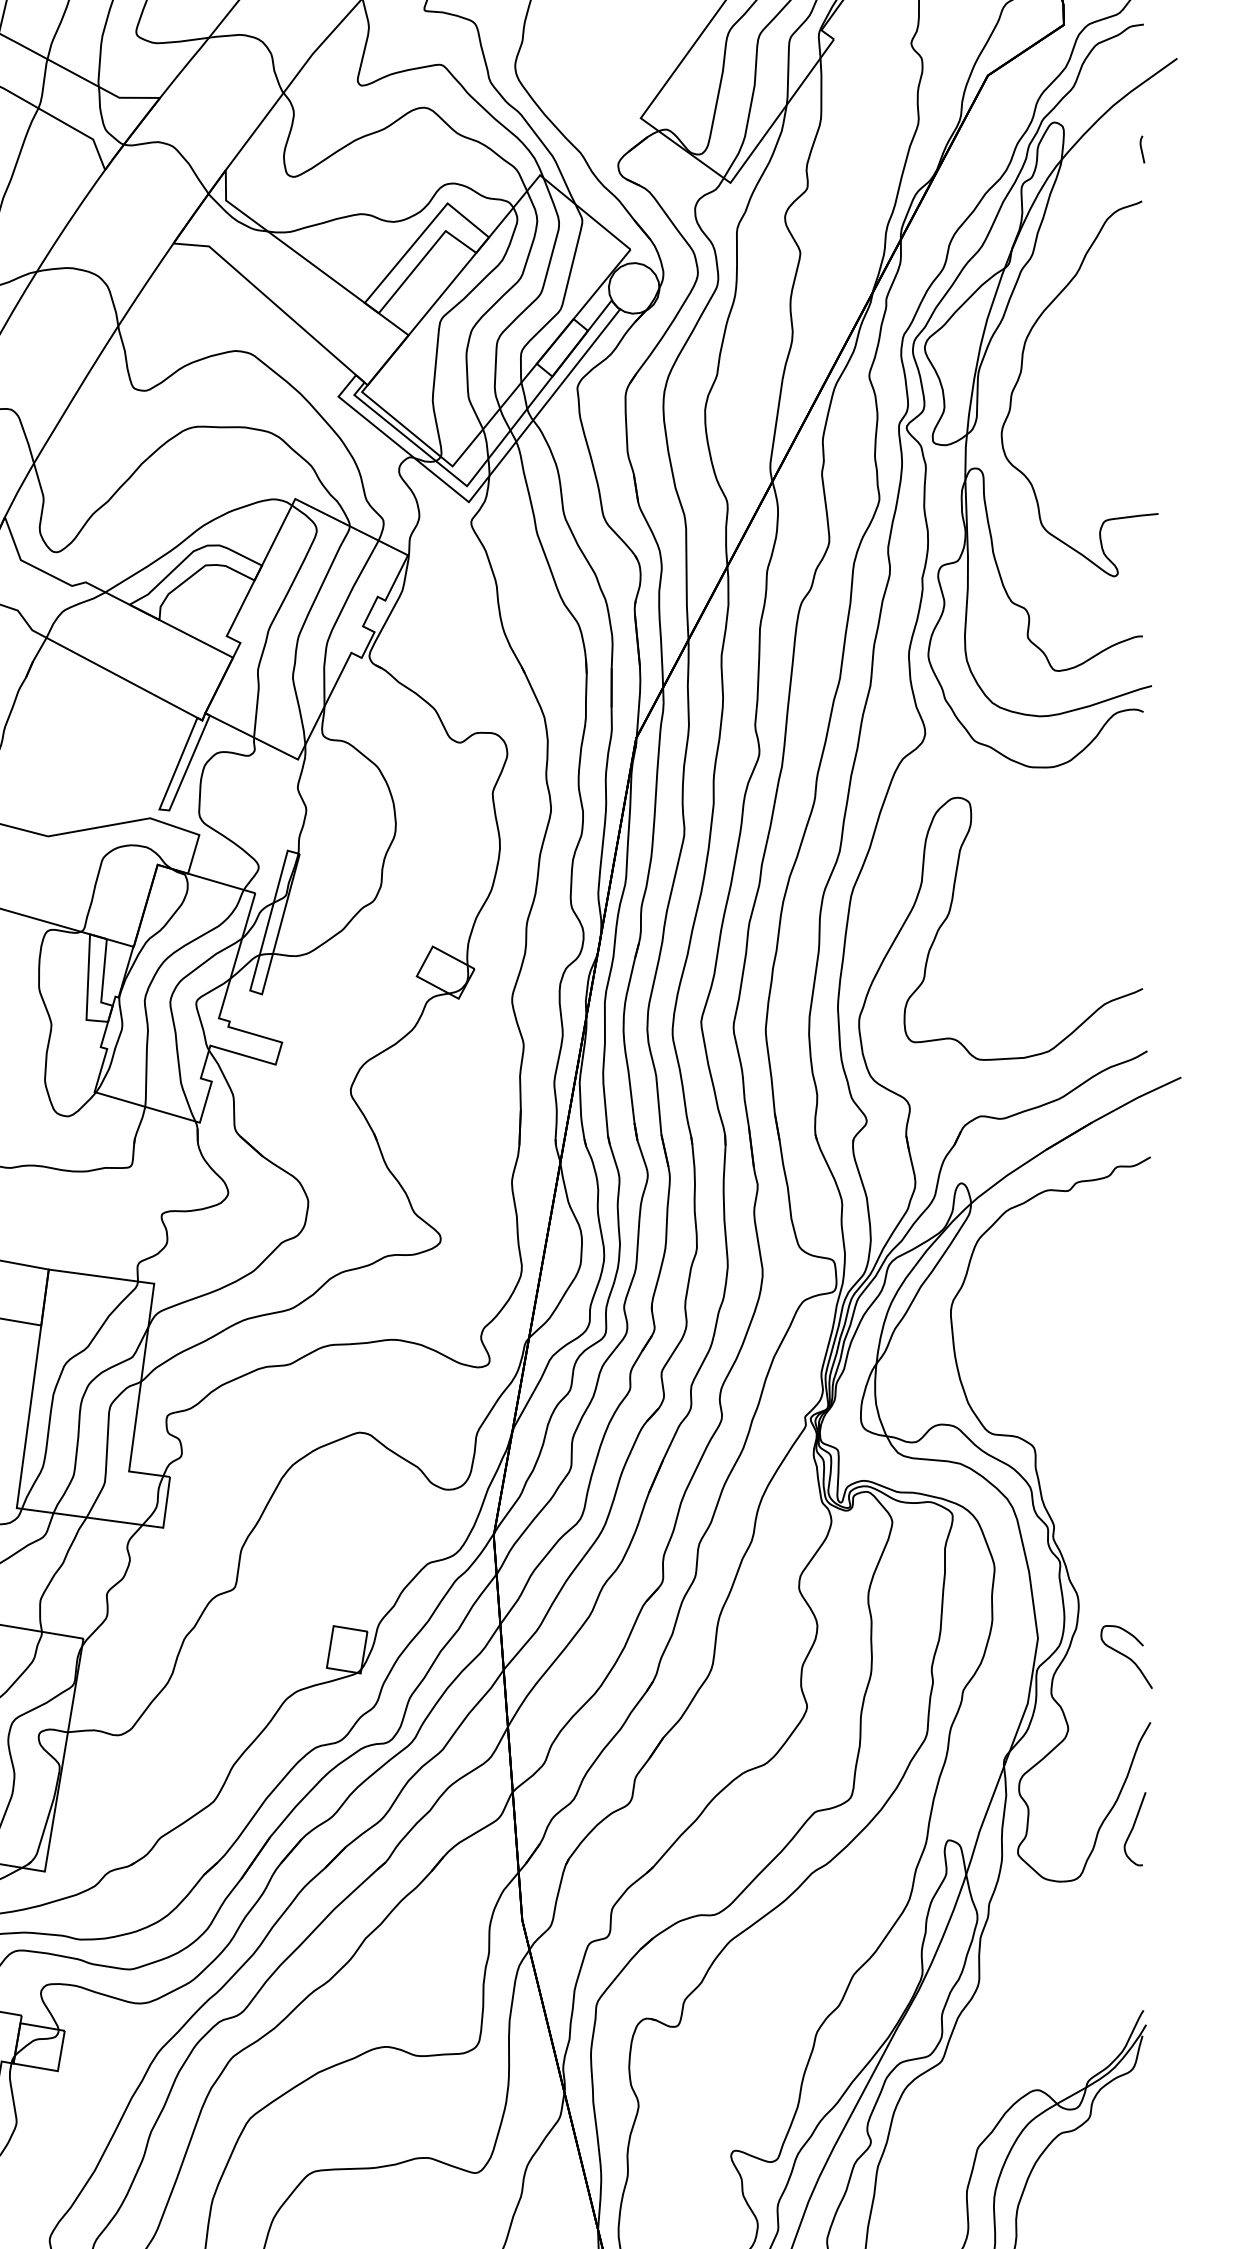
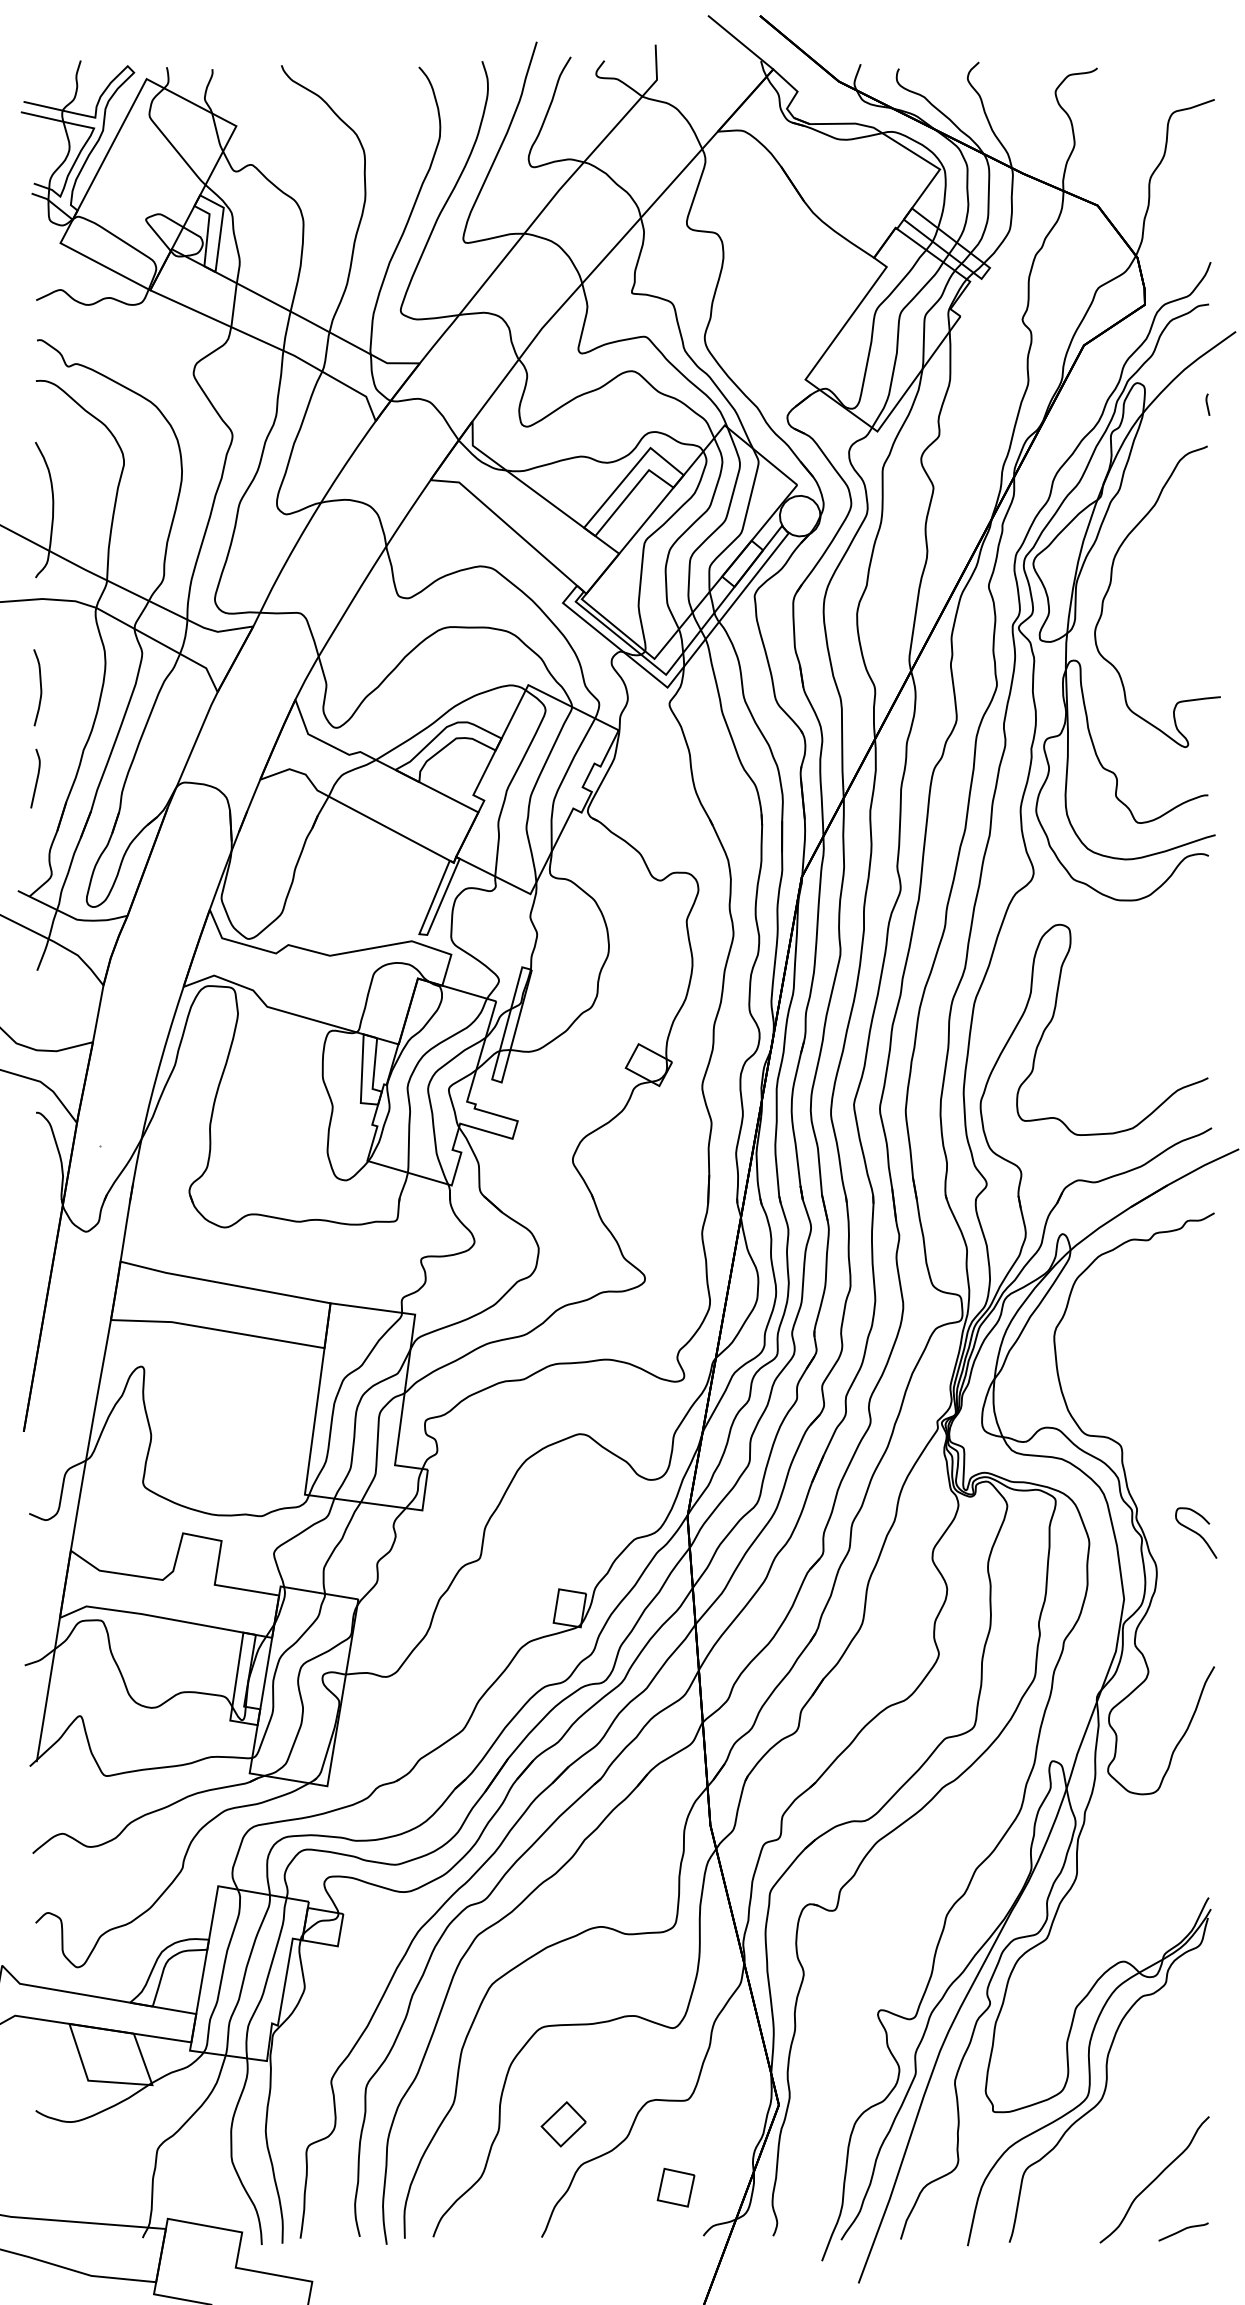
curve: (1126, 1656) -> (1196, 1532), moved
curve: (1134, 1828) -> (1201, 1751), removed

